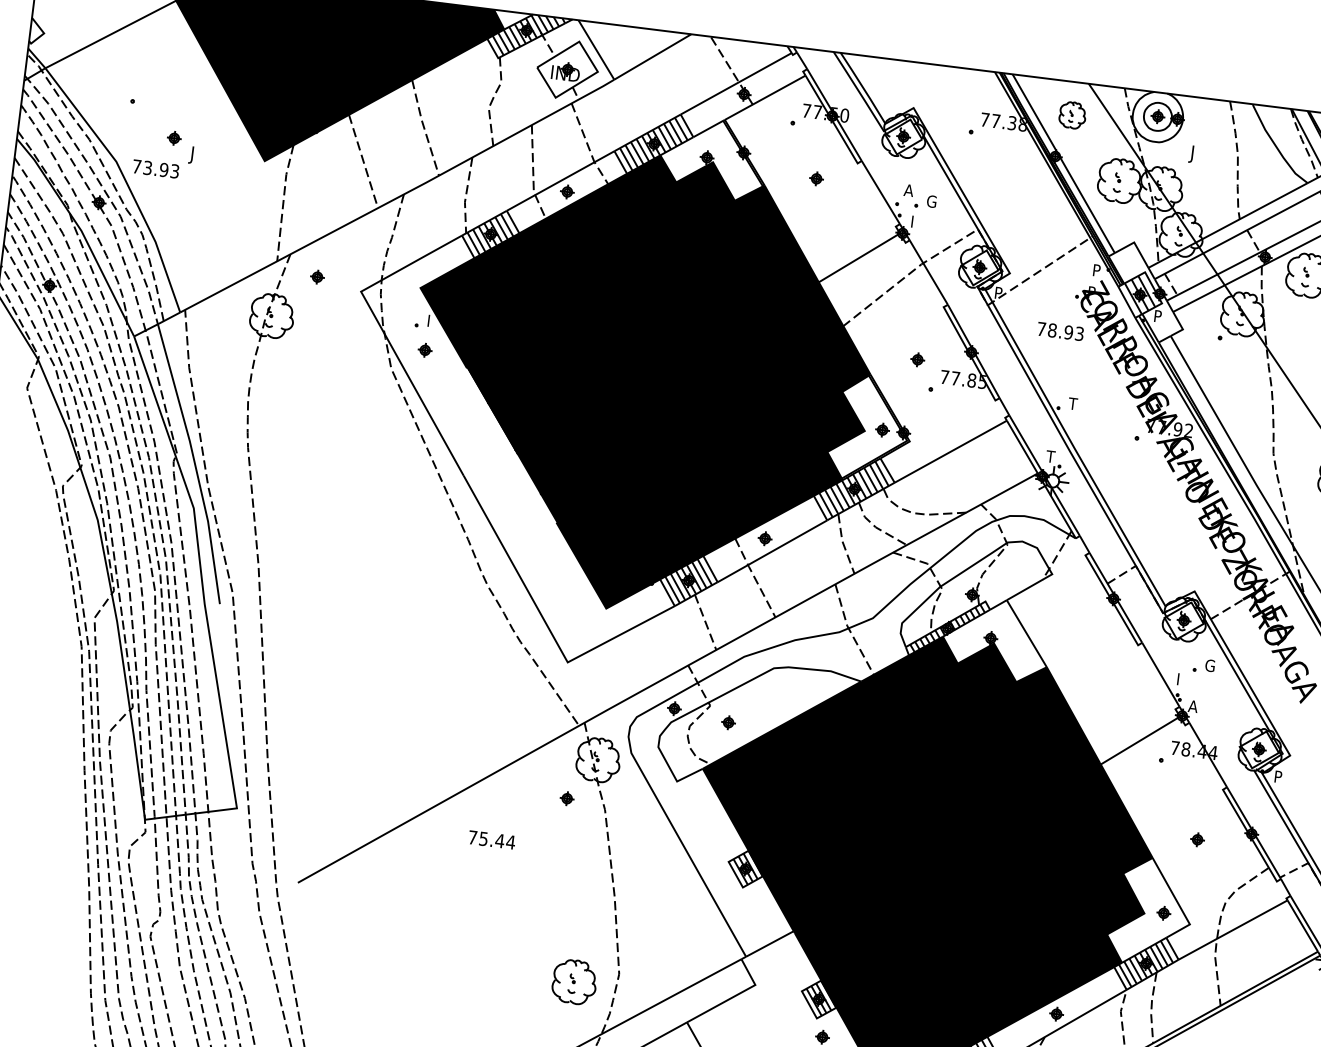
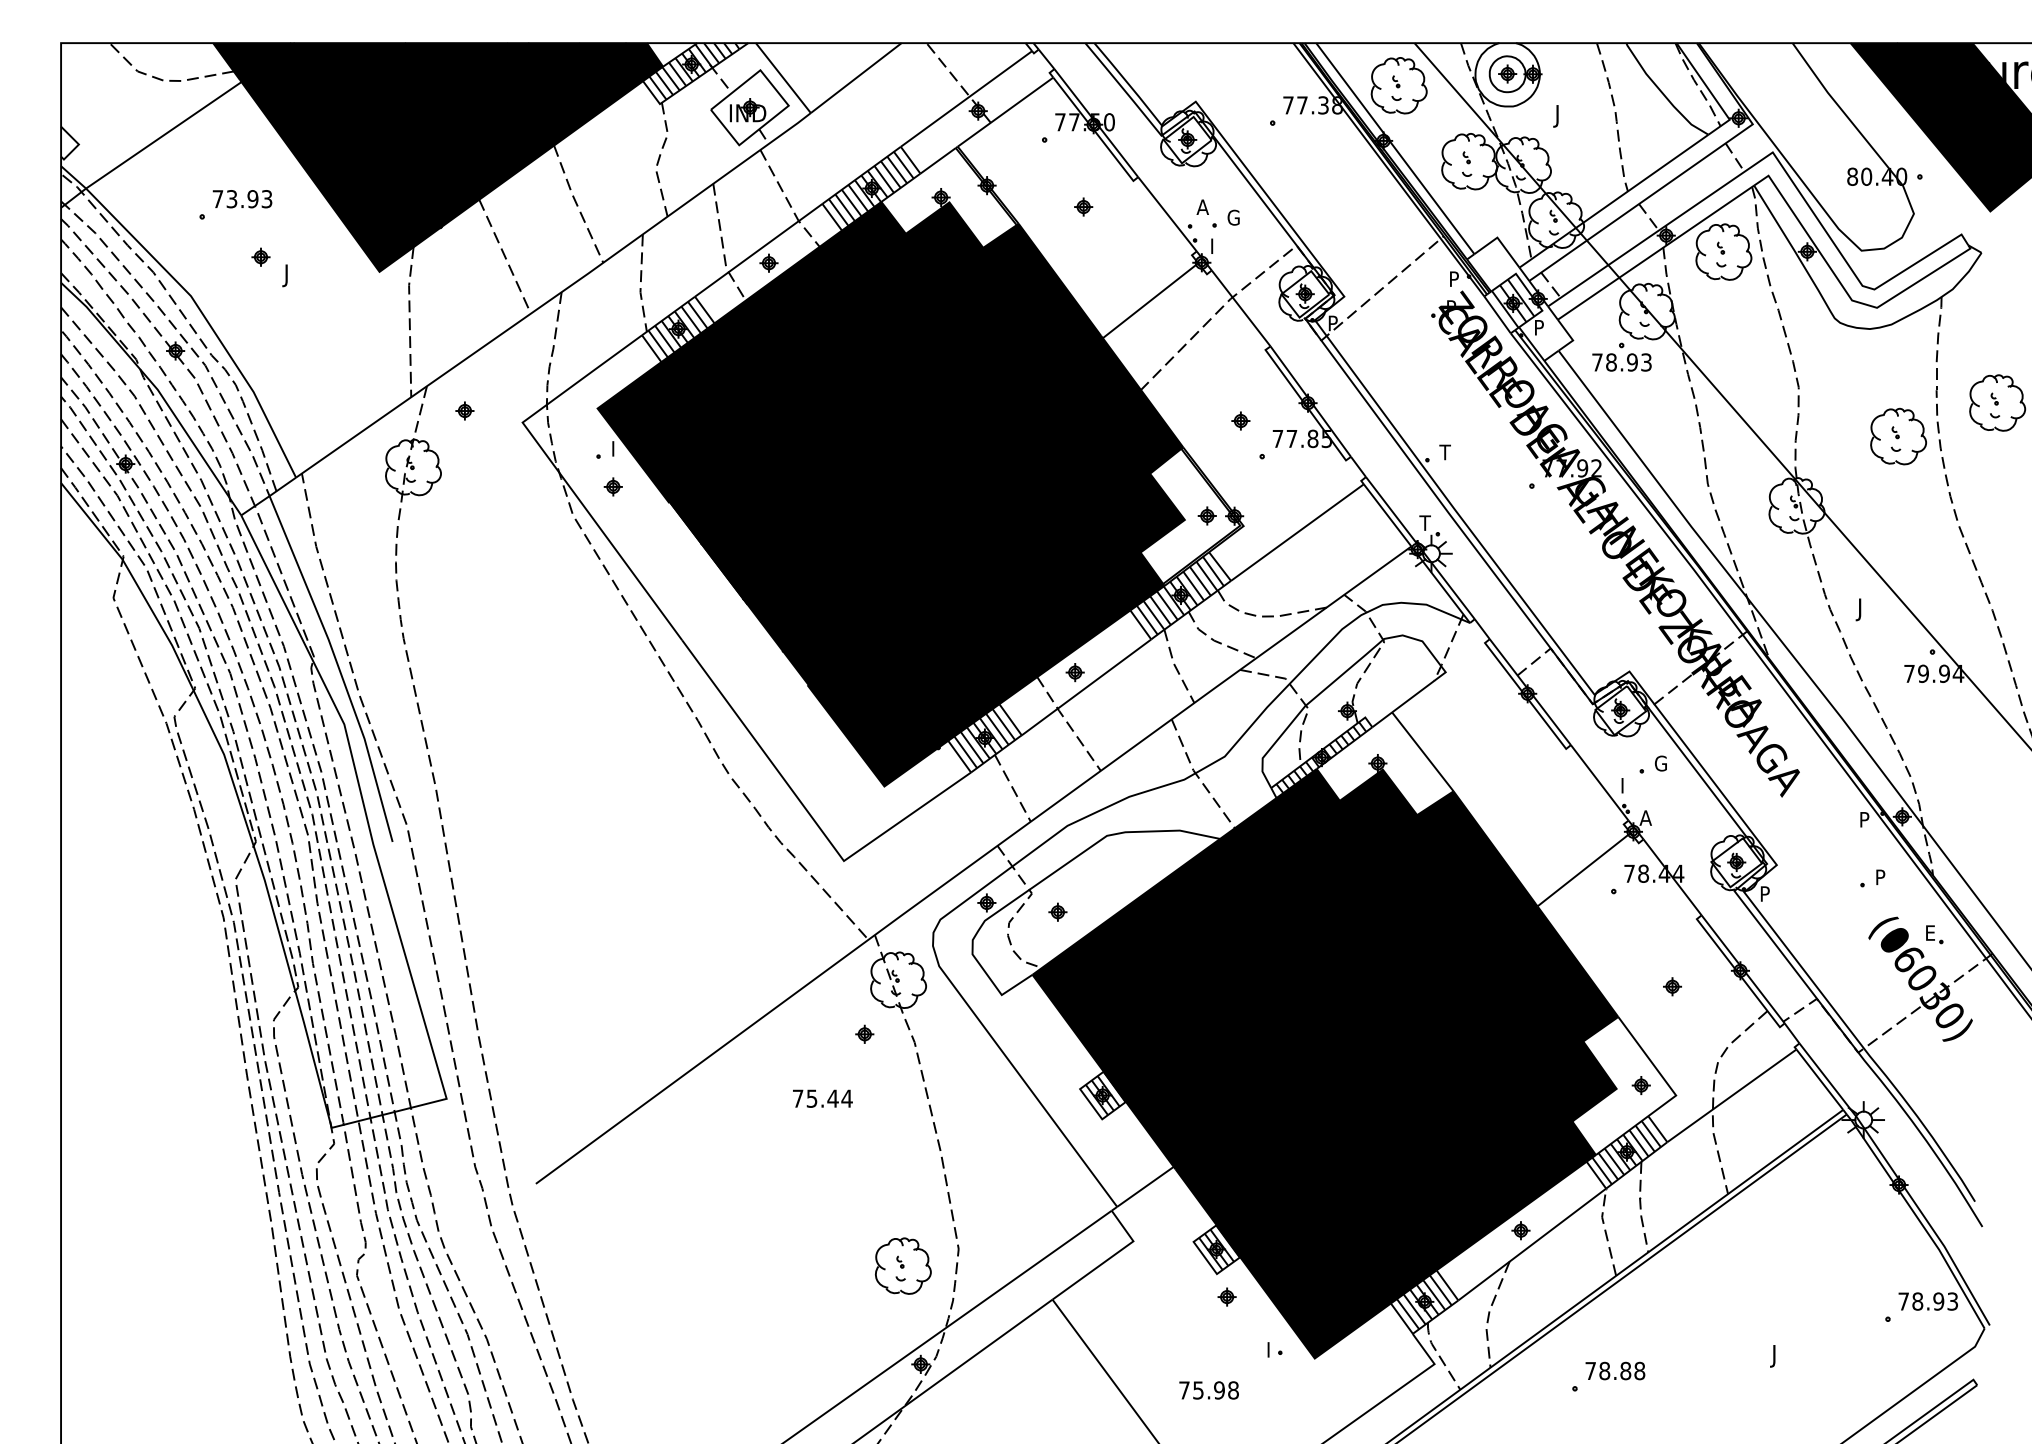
part: (1072, 115) -> (1398, 85), size x1.67
text: (155, 169) -> (242, 199), moved
text: (1060, 331) -> (1621, 362), moved
text: (491, 839) -> (822, 1098), moved

